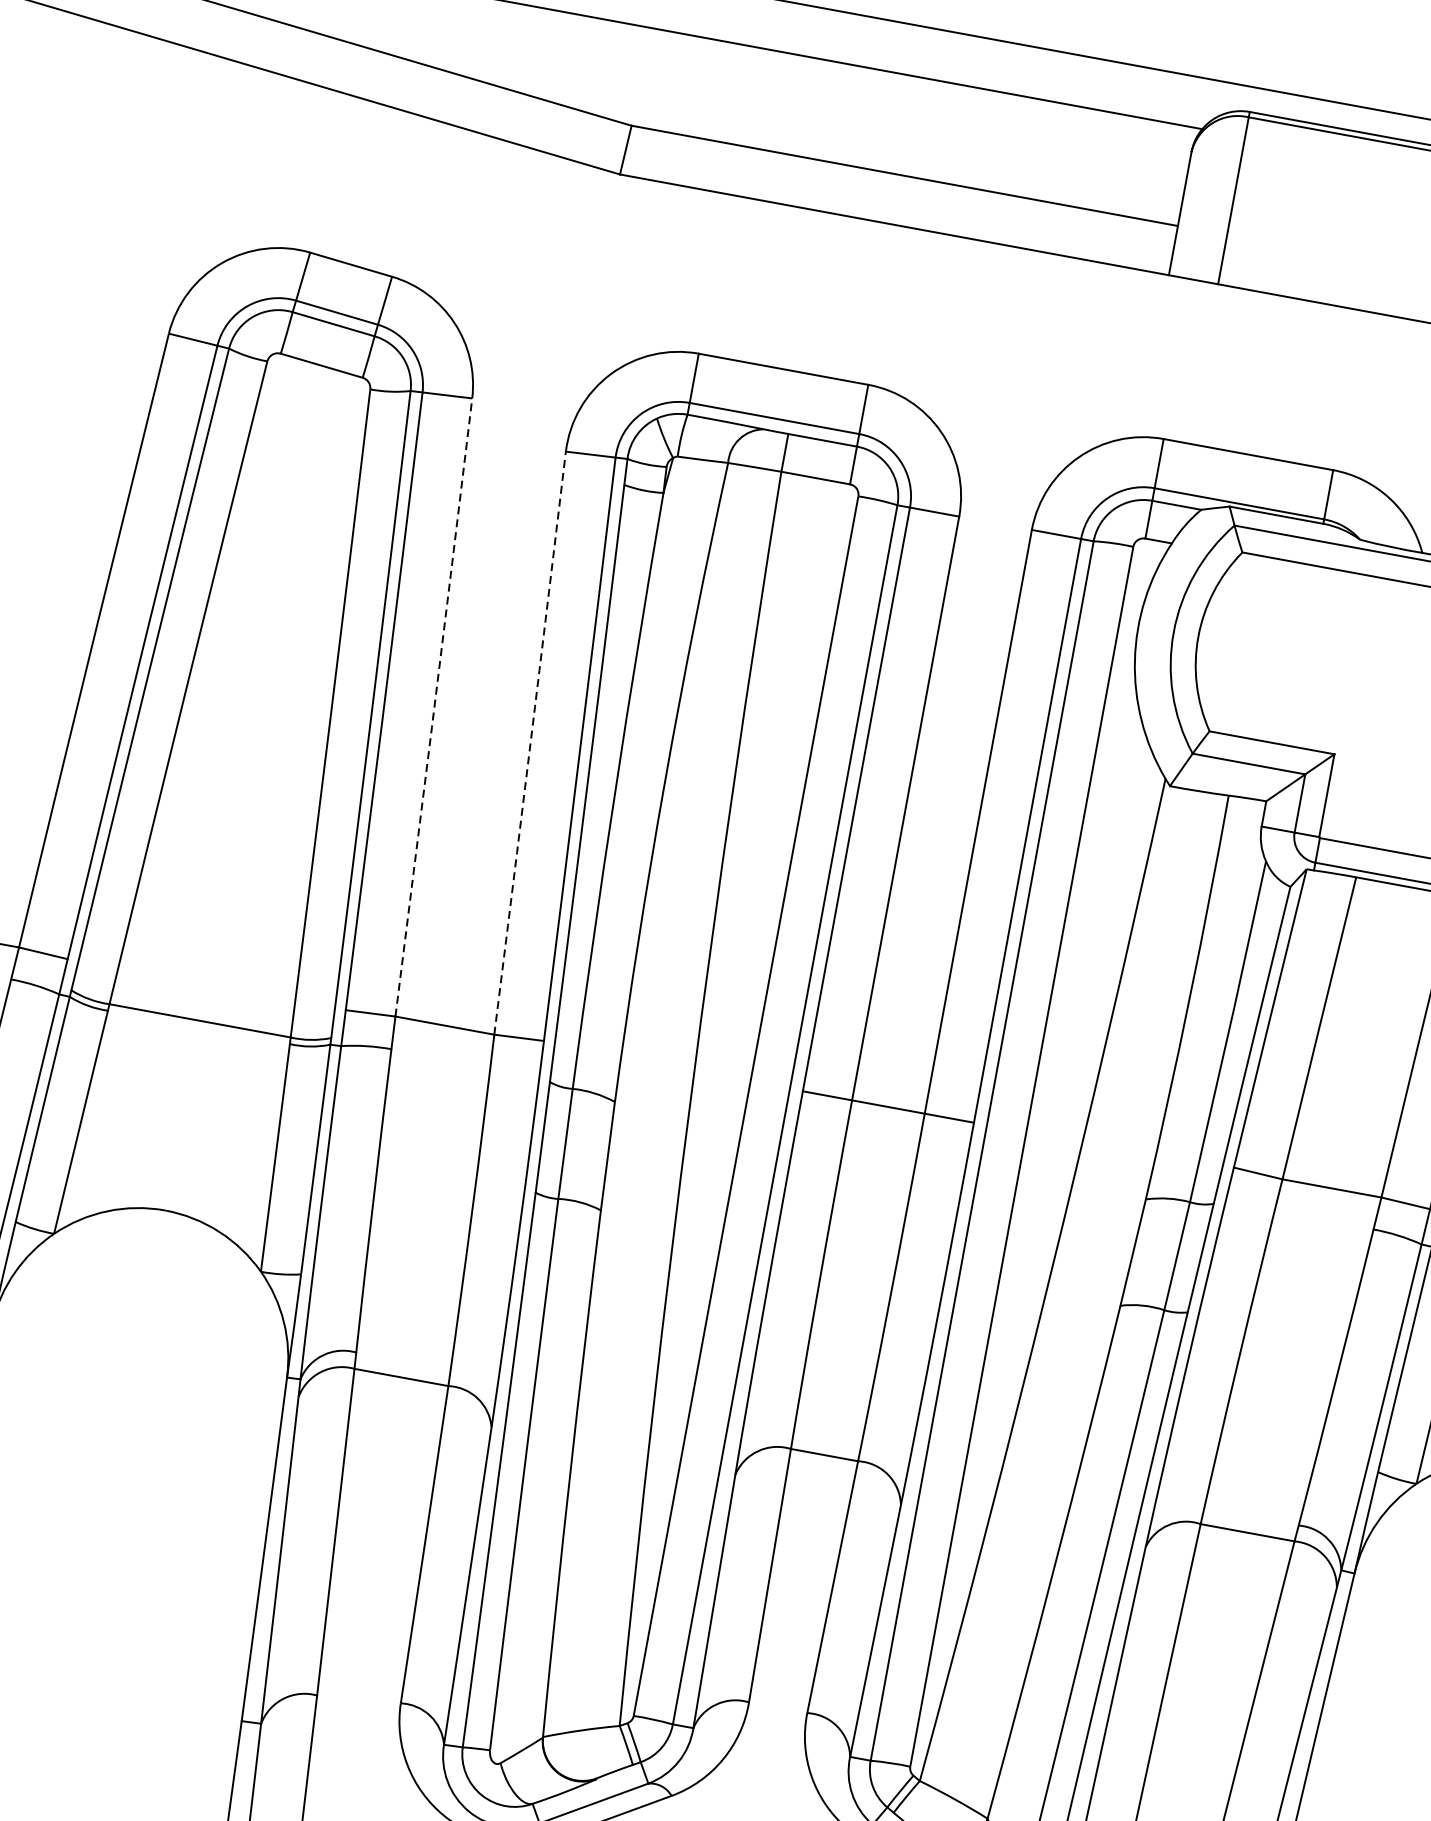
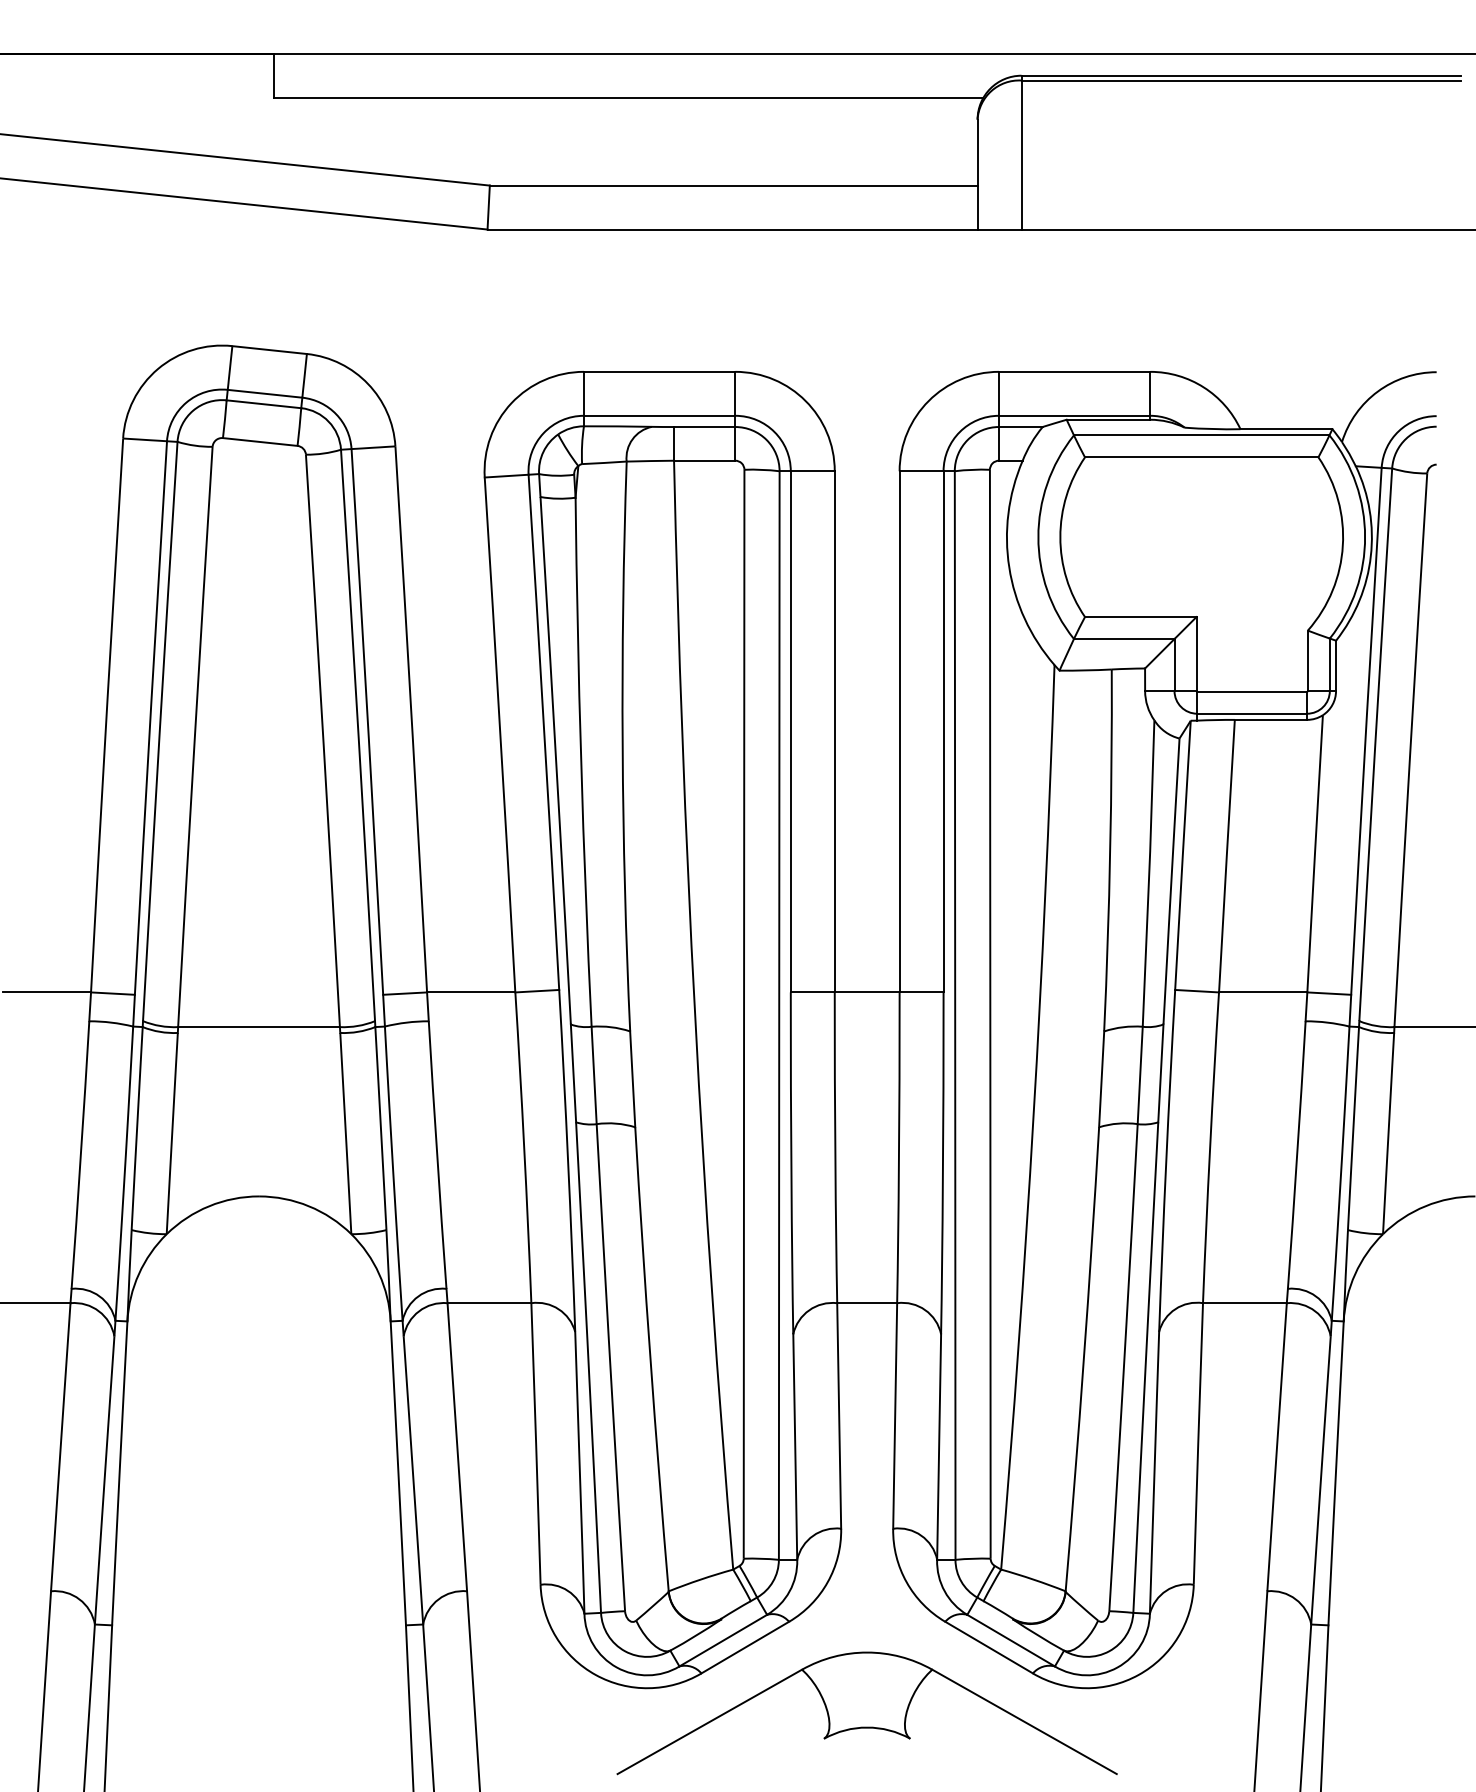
line: (434, 706) -> (411, 718), dashed -> solid
arc: (530, 742) -> (500, 734), dashed -> solid

